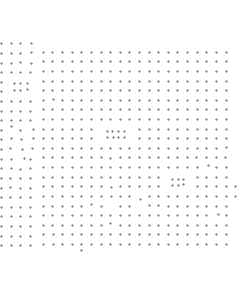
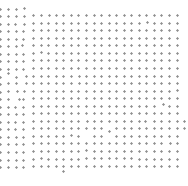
part: (20, 86) -> (15, 42), size x1.43
part: (115, 133) -> (90, 79), size x1.67
part: (177, 181) -> (138, 117), size x1.67

